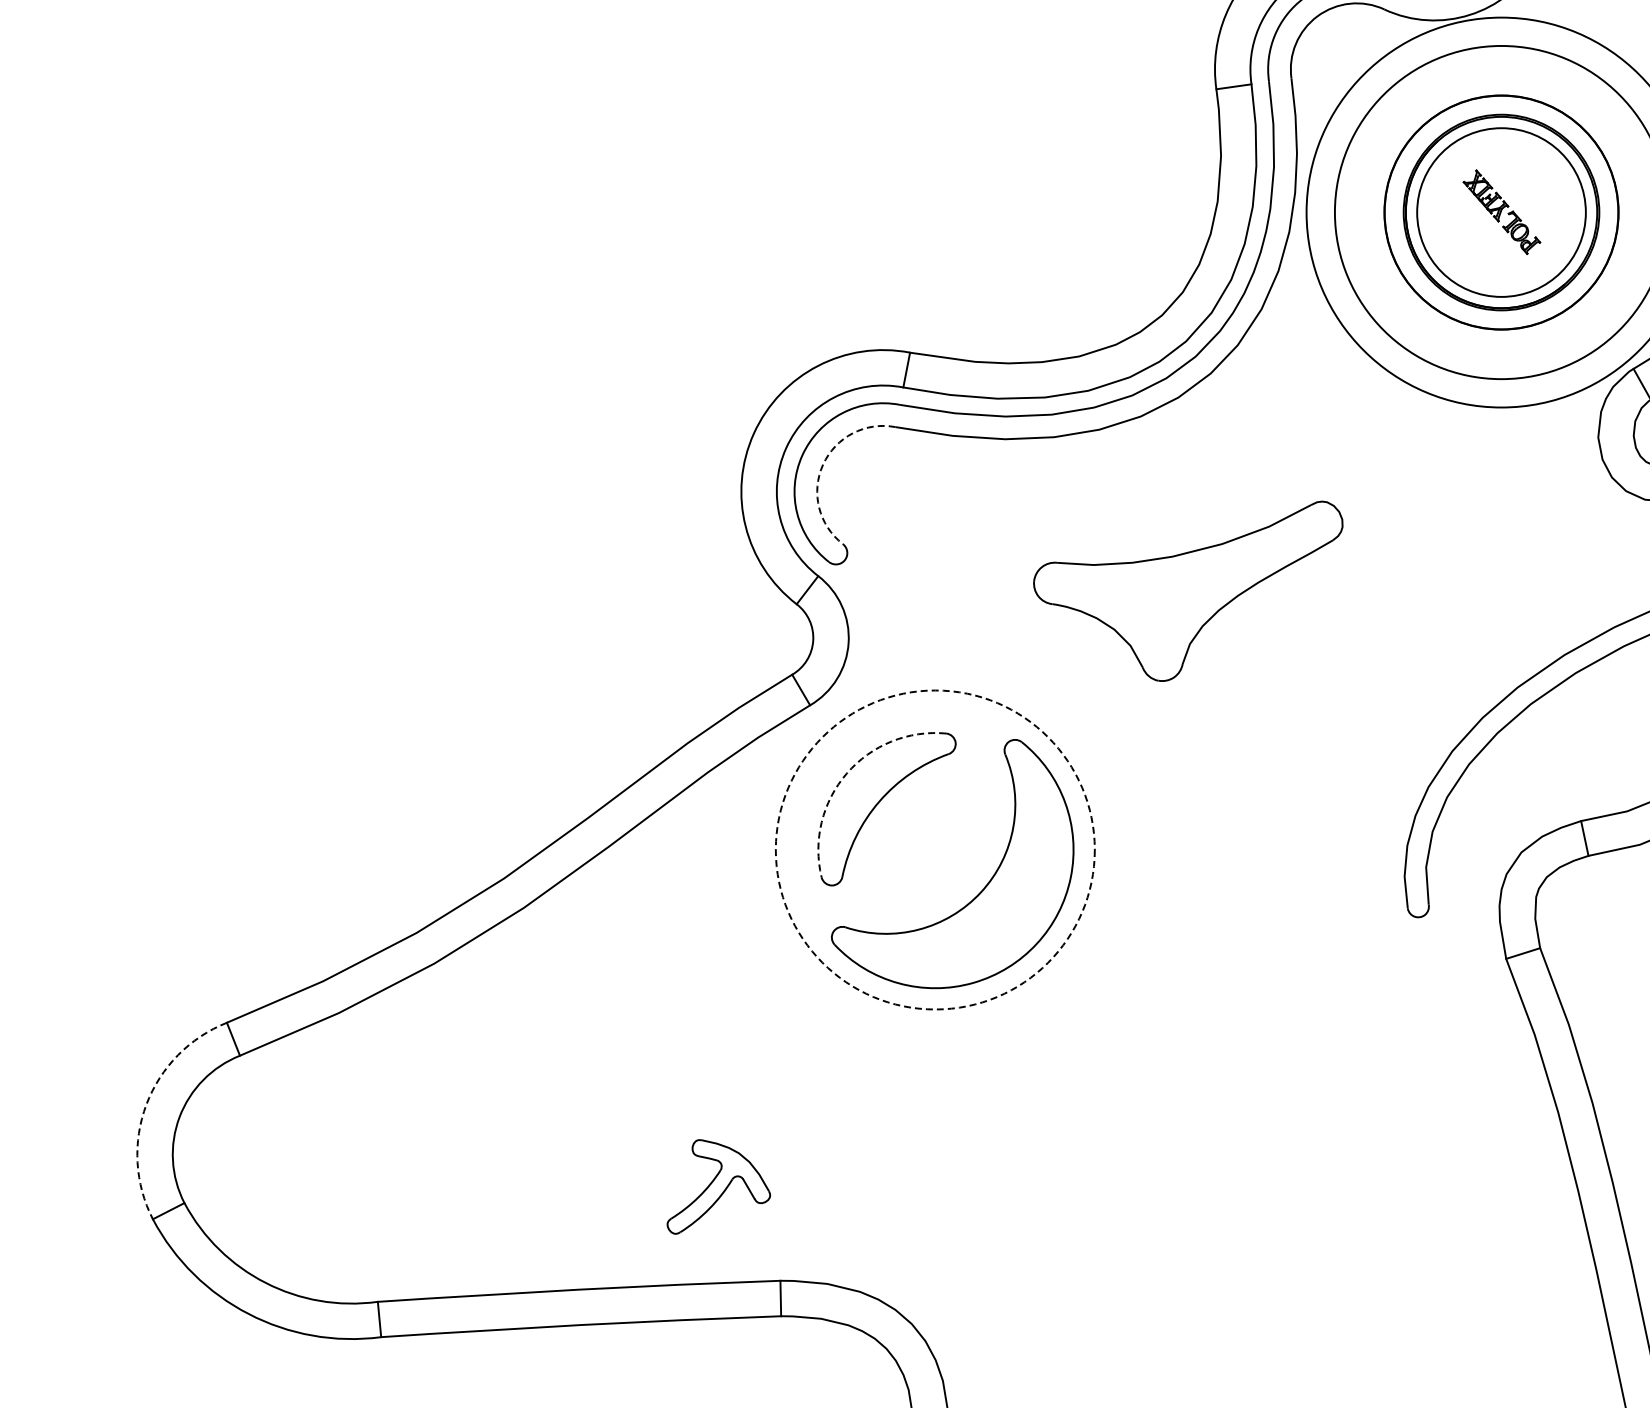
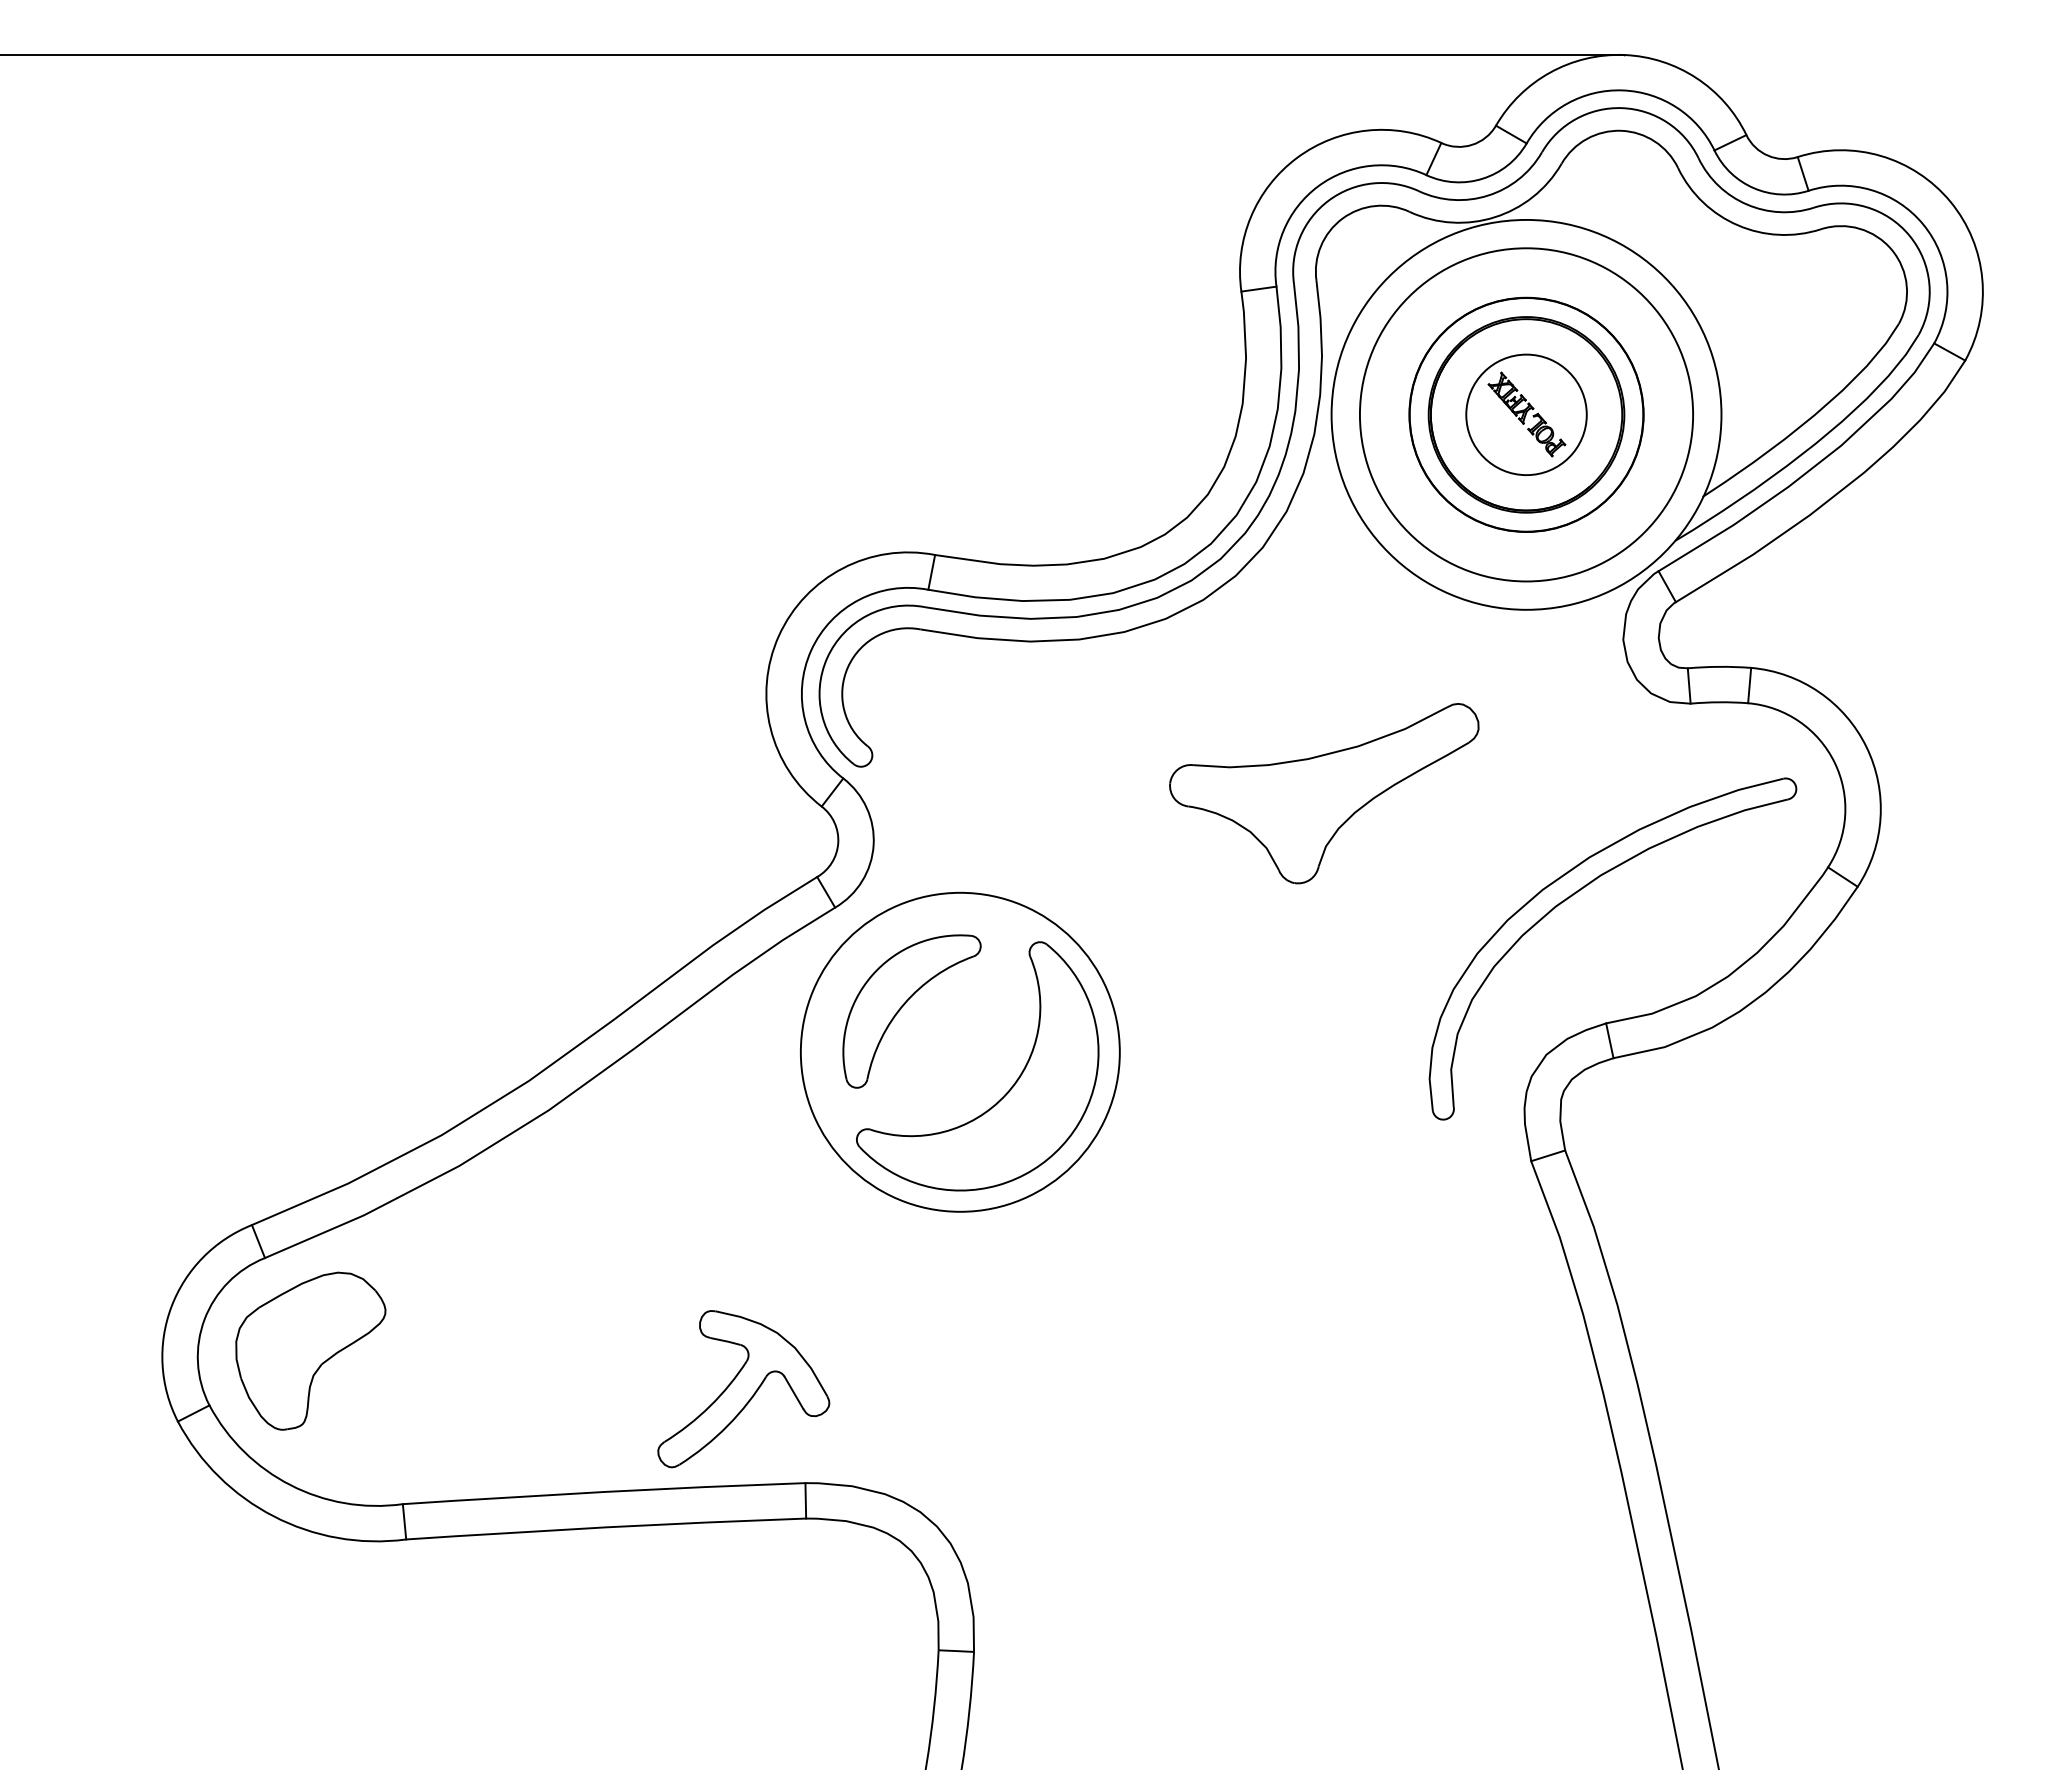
circle: (1501, 212) -> (1526, 414), size x0.71
arc: (823, 465) -> (848, 667), dashed -> solid
part: (1188, 591) -> (1324, 793), moved
arc: (846, 773) -> (871, 975), dashed -> solid
circle: (934, 849) -> (959, 1051), dashed -> solid
arc: (146, 1104) -> (171, 1306), dashed -> solid
part: (285, 1148) -> (310, 1350), added
part: (718, 1187) -> (743, 1389), size x1.67

